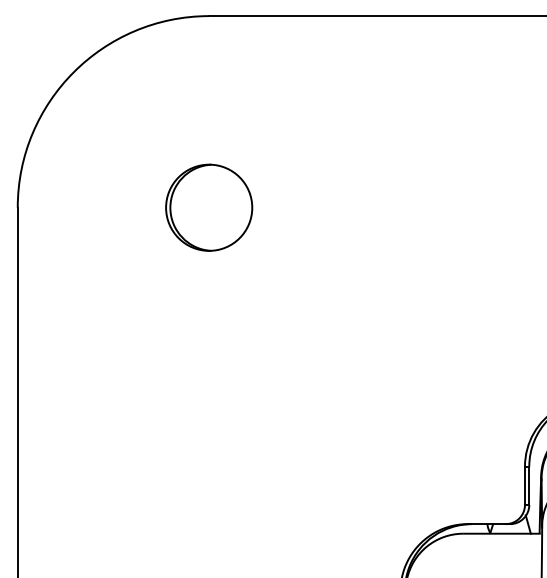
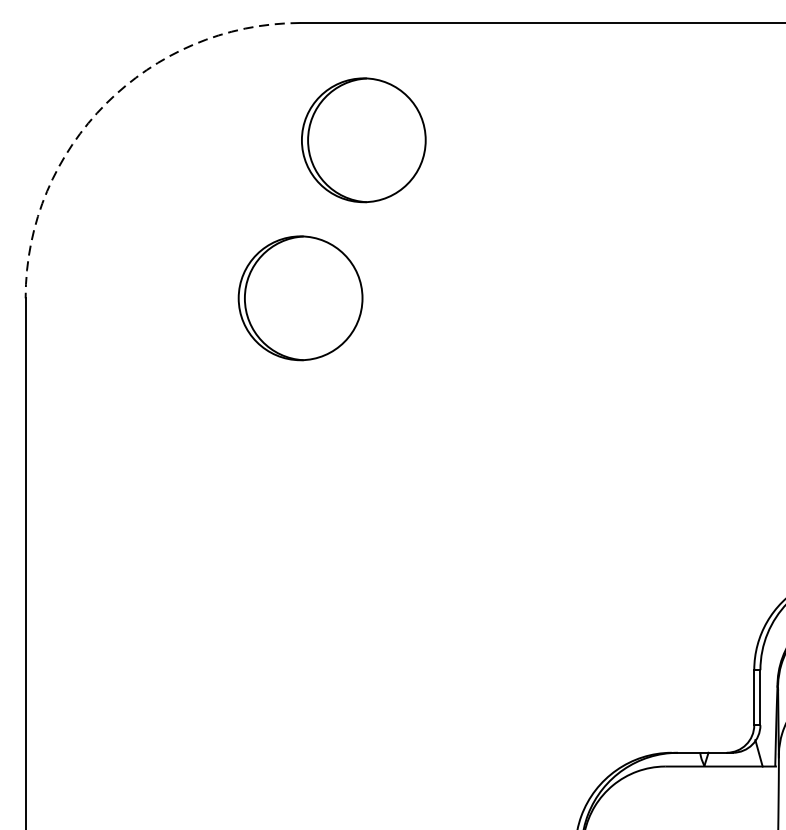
arc: (73, 72) -> (105, 103), solid -> dashed
part: (253, 97) -> (364, 139), added

